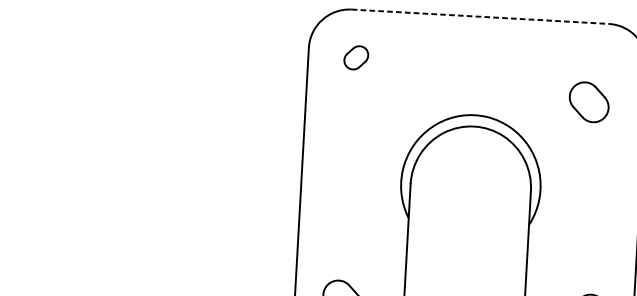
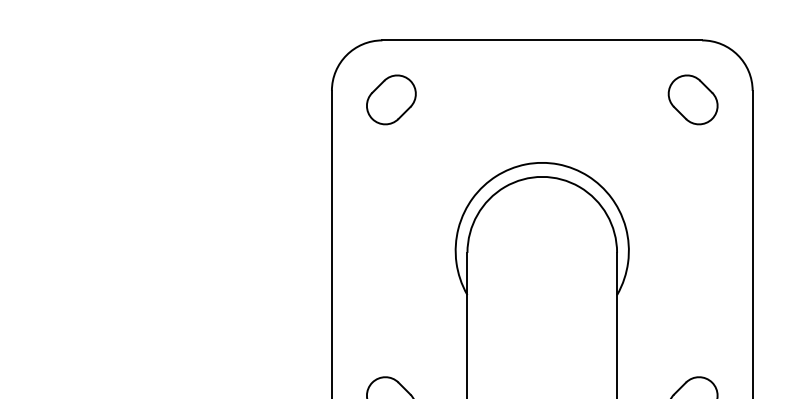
line: (480, 16) -> (542, 40), dashed -> solid
part: (356, 57) -> (391, 99), size x1.67
part: (588, 101) -> (692, 99), moved

